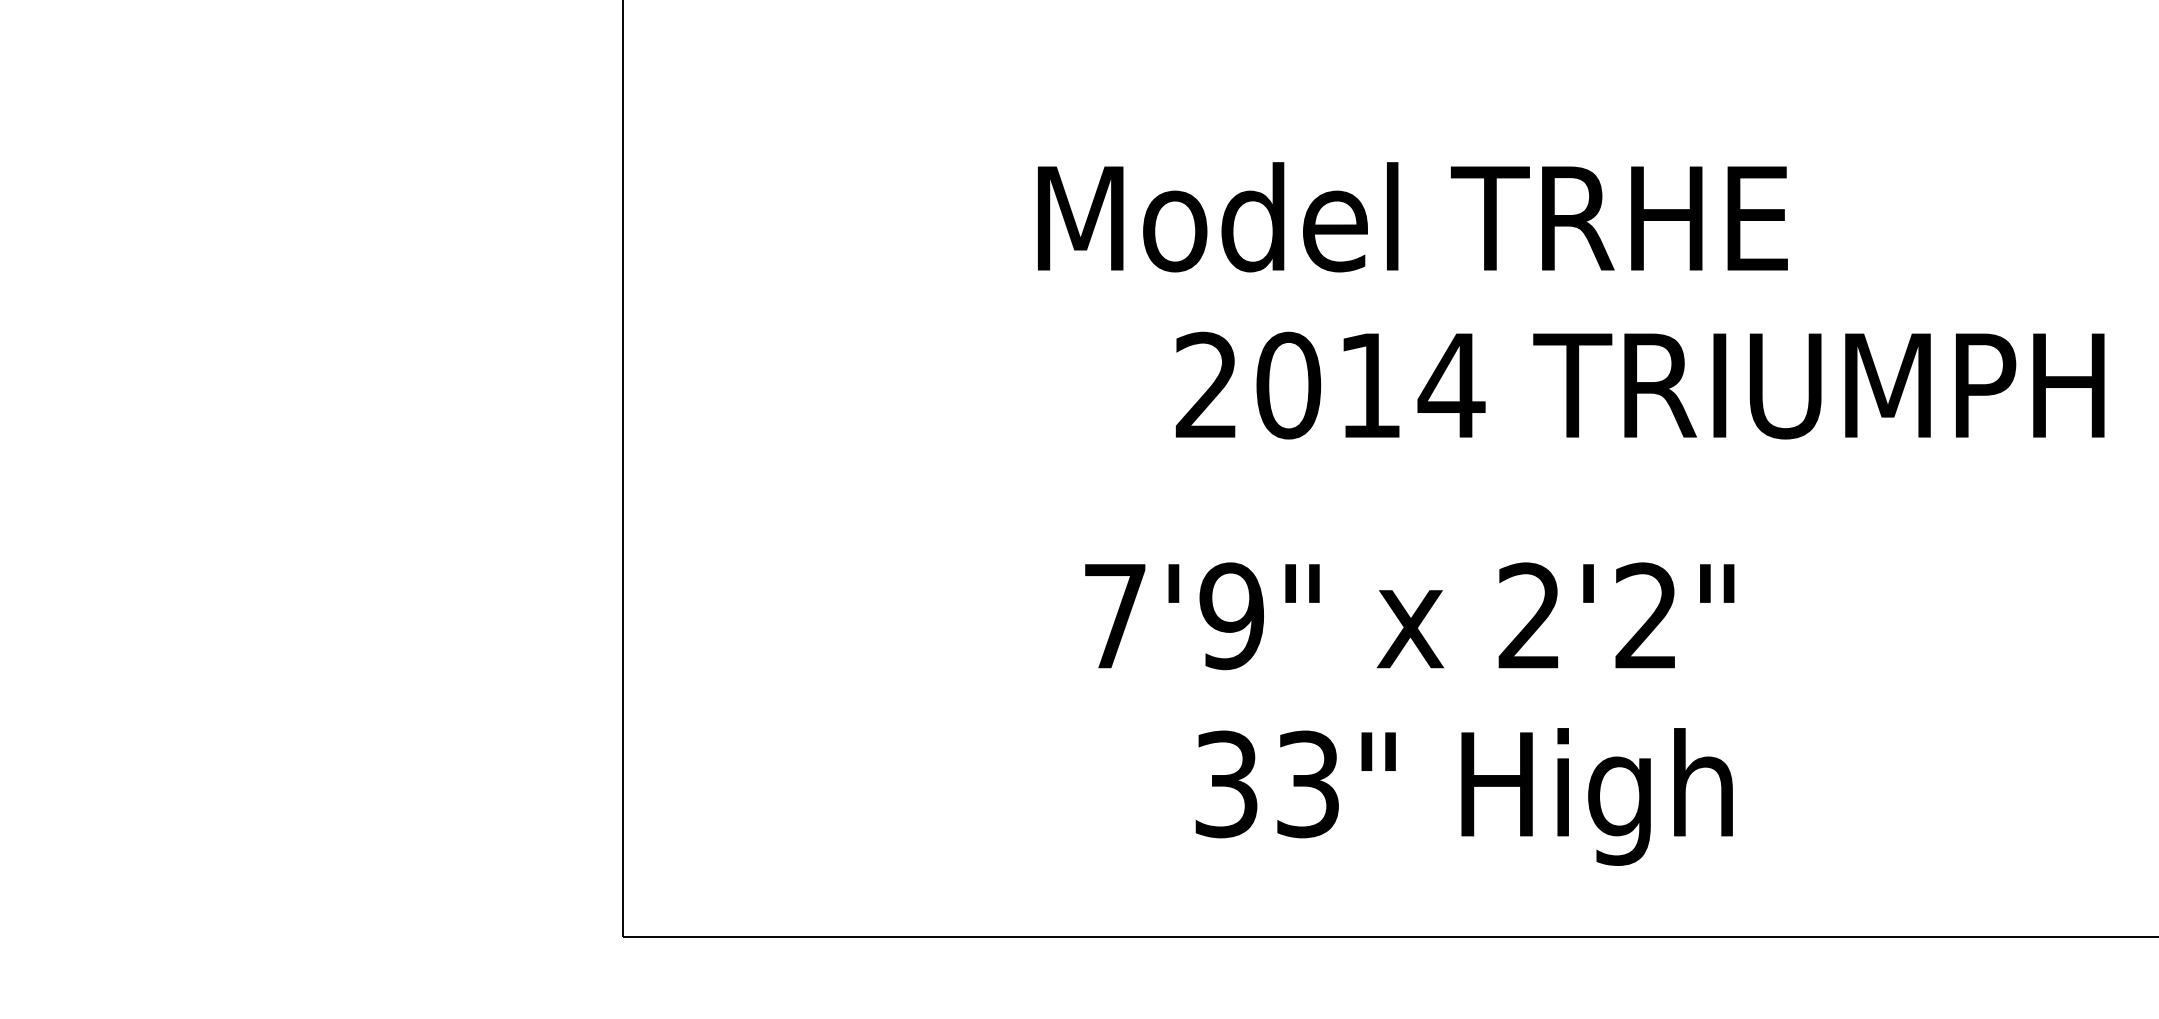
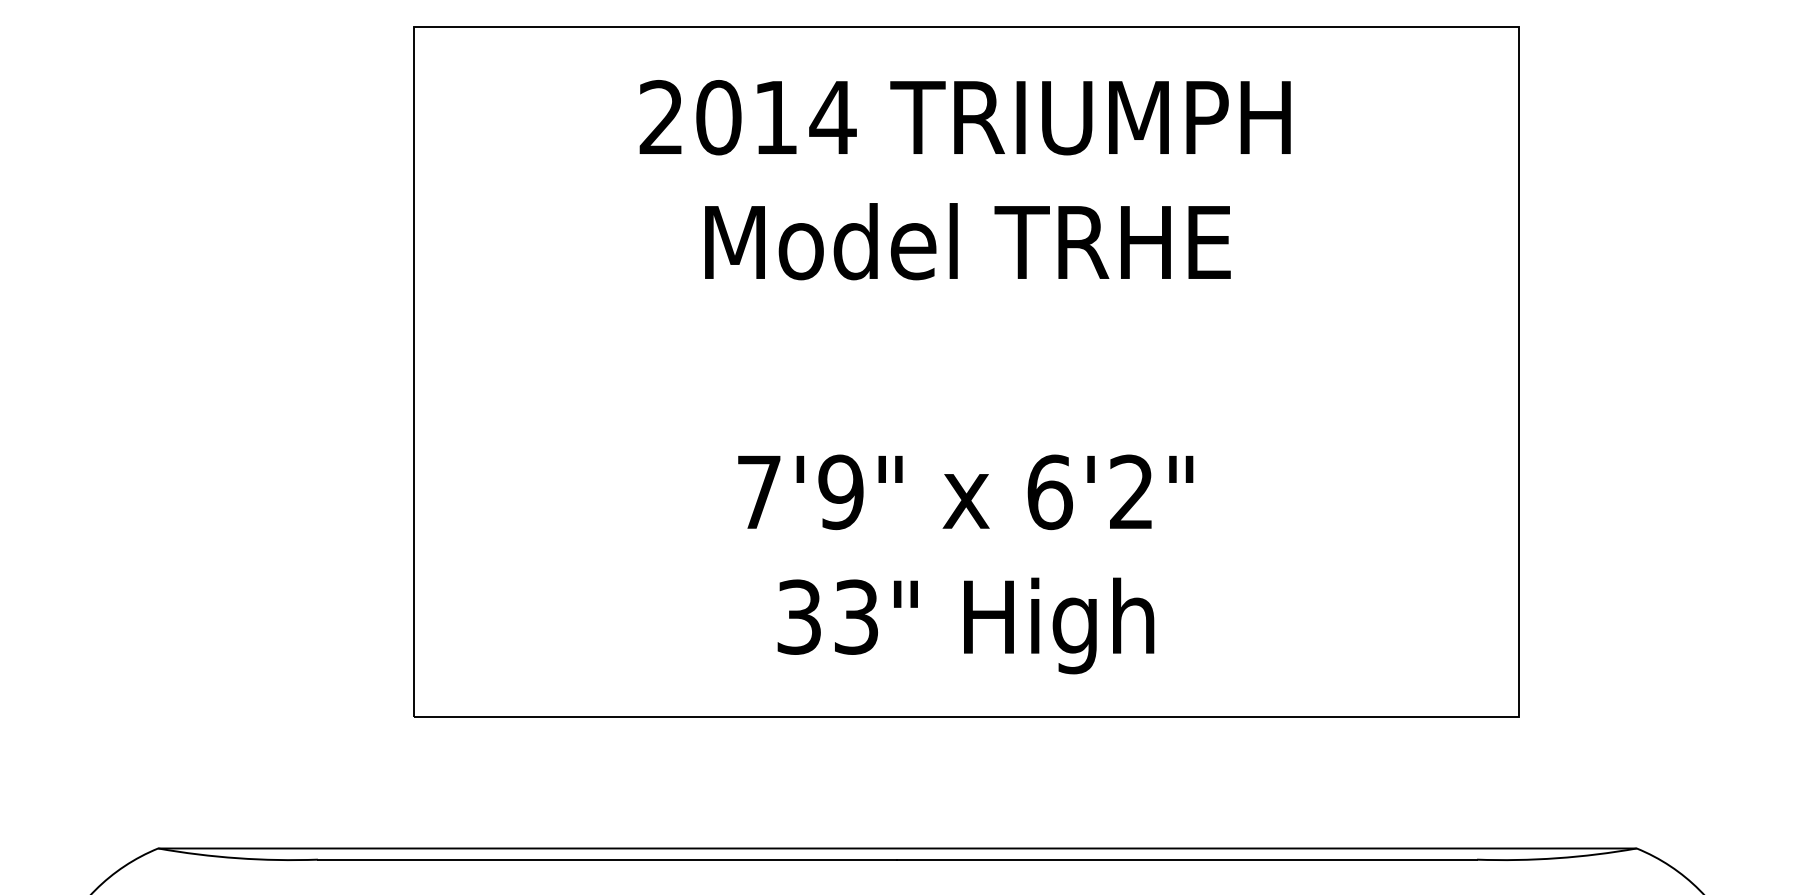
text: (1412, 217) -> (967, 241), moved
text: (1639, 385) -> (964, 117), moved
text: (1529, 616) -> (1049, 492), 2'2" -> 6'2"
text: (1463, 796) -> (965, 625), moved

